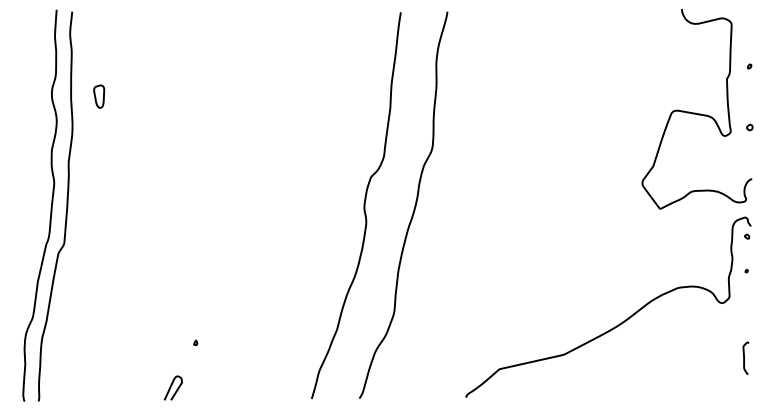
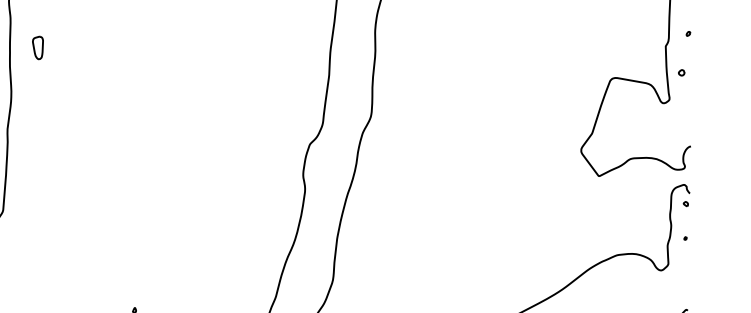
part: (99, 96) -> (38, 47), moved
part: (749, 127) -> (681, 72), moved

